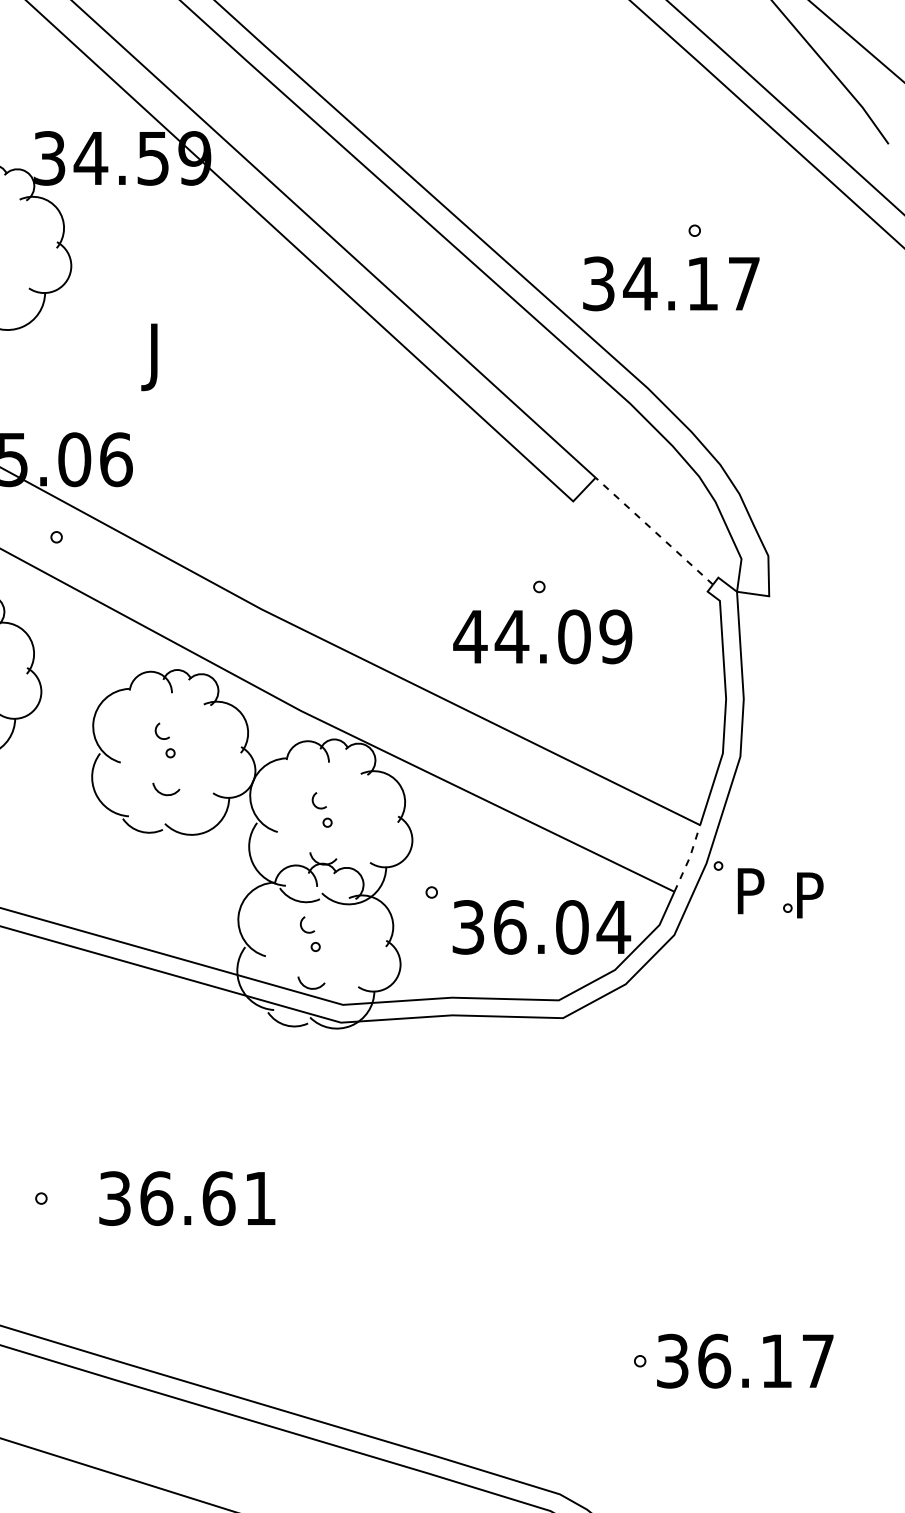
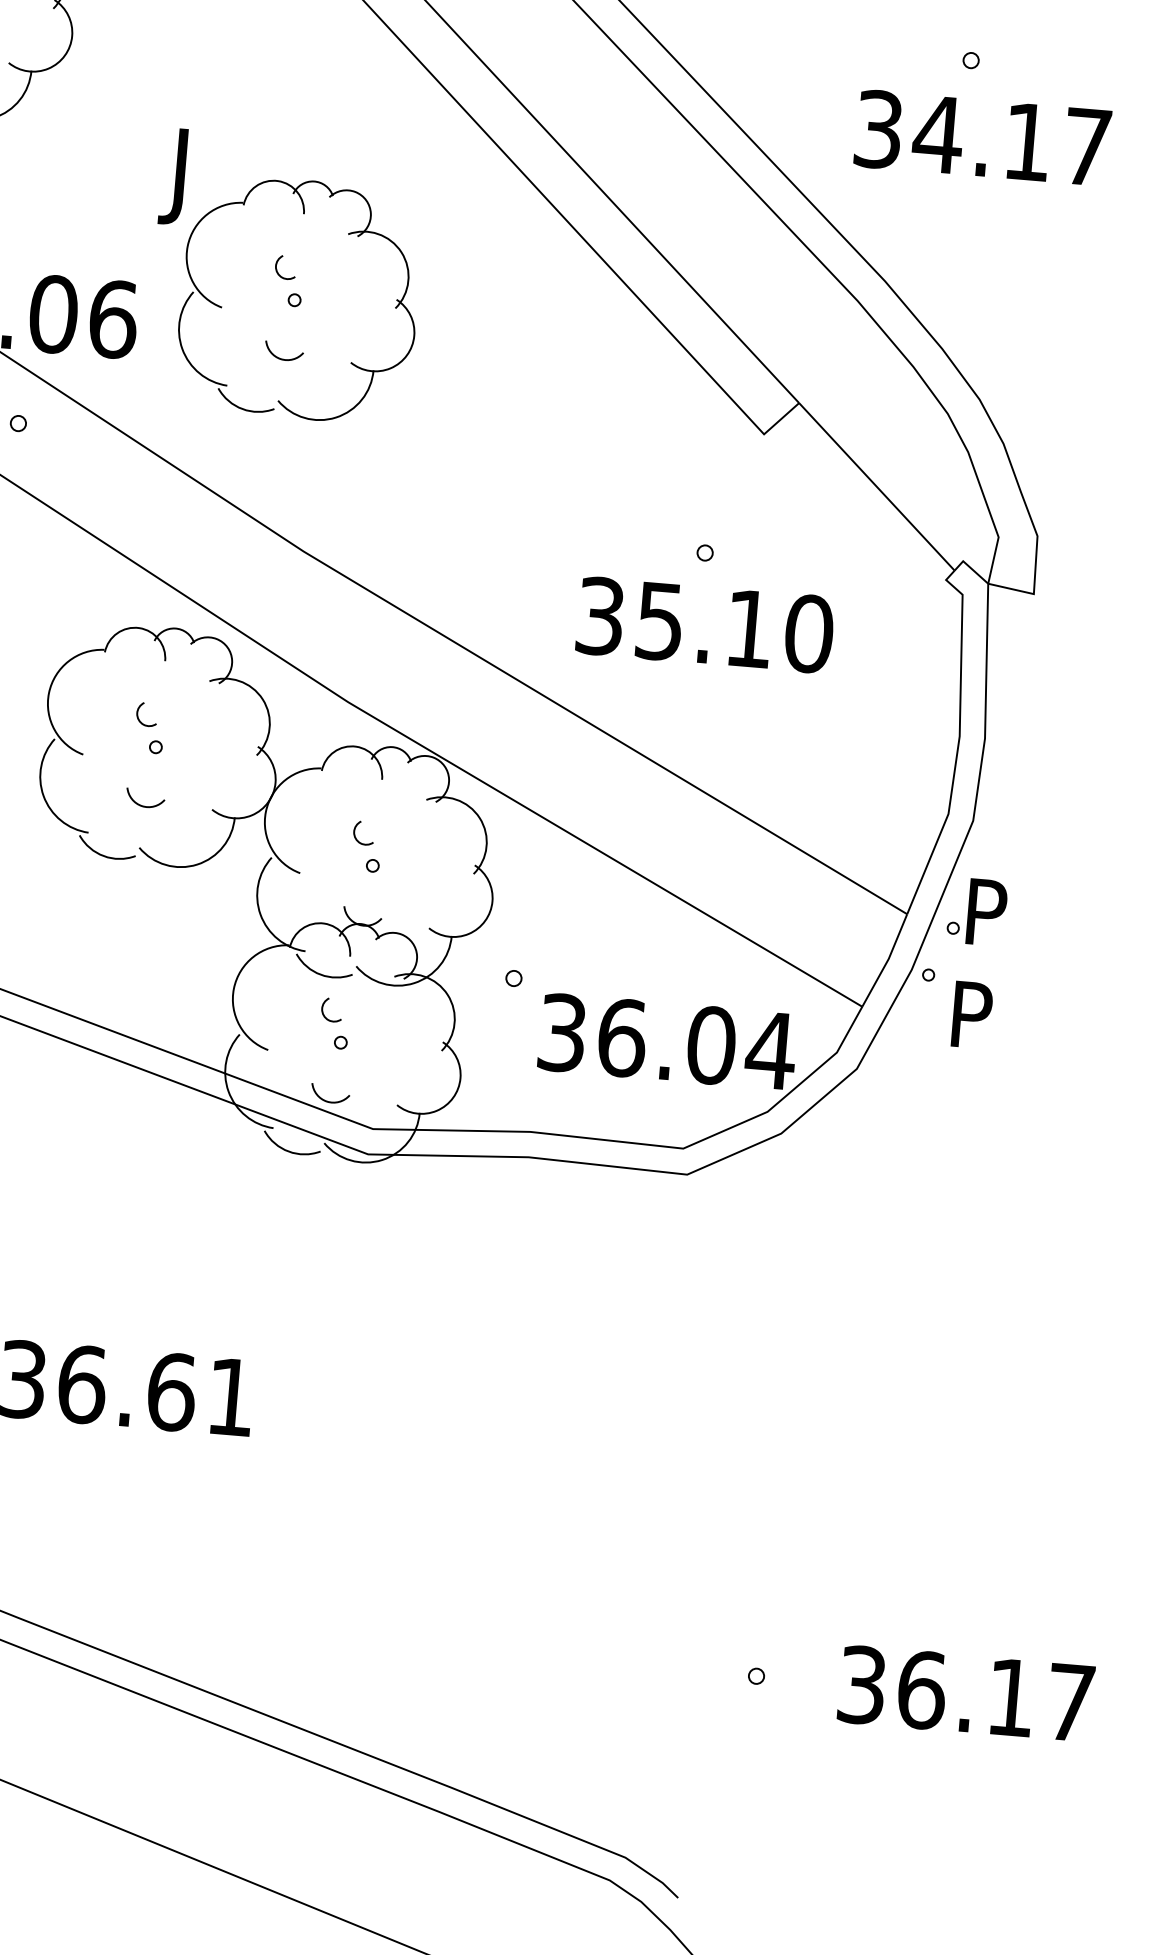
text: (671, 283) -> (983, 137), moved
part: (243, 434) -> (298, 298), added
line: (653, 530) -> (875, 485), dashed -> solid
text: (542, 636) -> (703, 624), 44.09 -> 35.10
line: (689, 858) -> (887, 960), dashed -> solid
part: (803, 895) -> (977, 911), moved
text: (745, 1360) -> (966, 1692), moved

